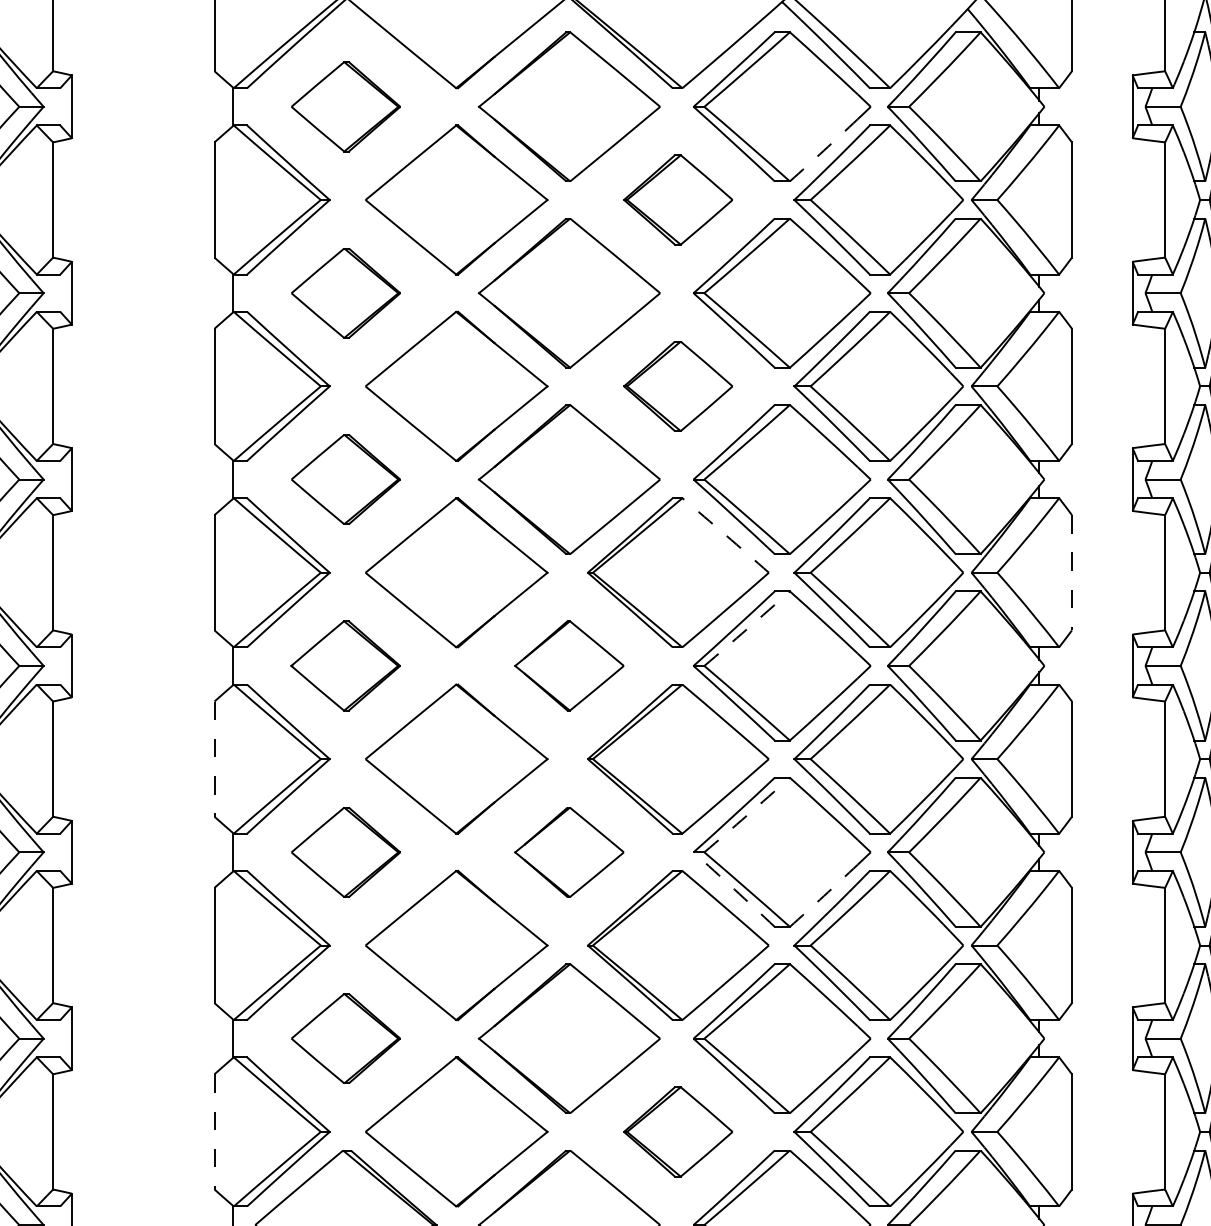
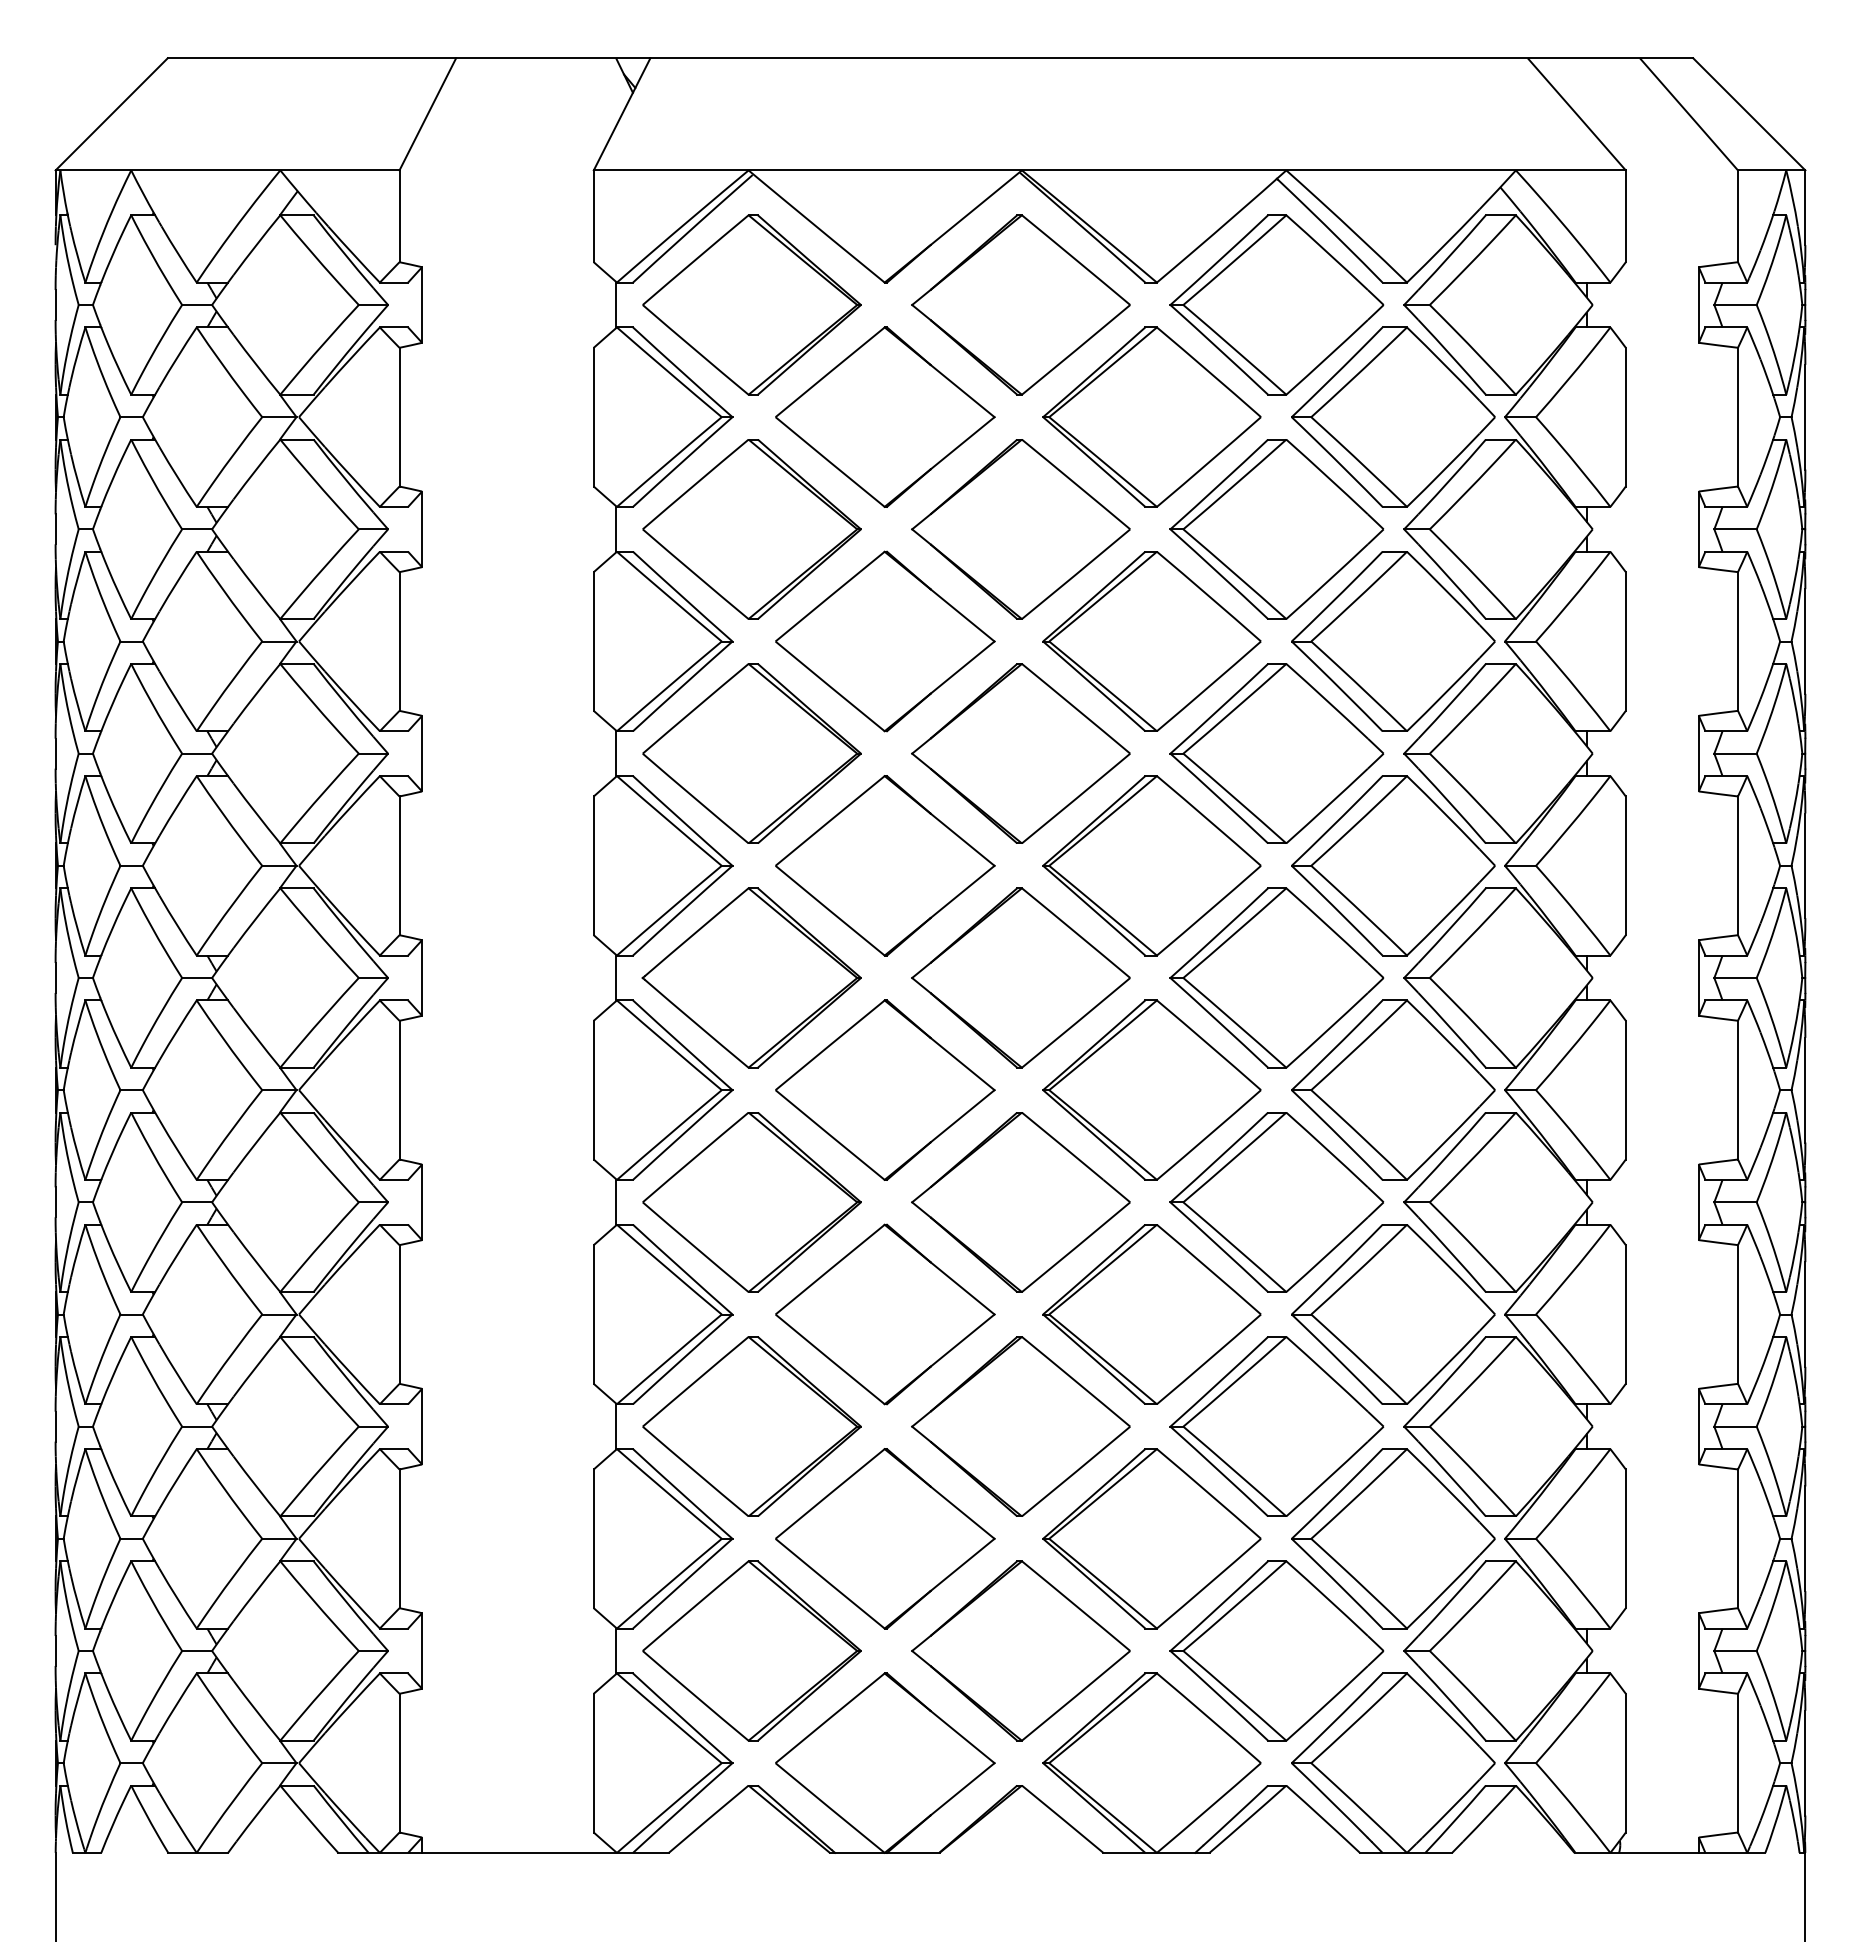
part: (345, 106) -> (751, 304), size x1.67
arc: (824, 150) -> (1327, 357), dashed -> solid
part: (677, 199) -> (1151, 416), size x1.67
part: (345, 293) -> (751, 529), size x1.67
part: (677, 386) -> (1151, 641), size x1.67
part: (345, 479) -> (751, 753), size x1.67
arc: (726, 535) -> (1209, 820), dashed -> solid
line: (1071, 573) -> (1625, 866), dashed -> solid
arc: (747, 628) -> (1235, 933), dashed -> solid
part: (345, 665) -> (751, 977), size x1.67
part: (569, 665) -> (1020, 977), size x1.67
line: (214, 759) -> (593, 1090), dashed -> solid
arc: (747, 815) -> (1235, 1157), dashed -> solid
part: (345, 852) -> (751, 1202), size x1.67
part: (569, 852) -> (1020, 1202), size x1.67
arc: (734, 889) -> (1219, 1246), dashed -> solid
arc: (824, 895) -> (1327, 1254), dashed -> solid
part: (345, 1038) -> (751, 1426), size x1.67
part: (677, 1131) -> (1151, 1538), size x1.67
line: (214, 1132) -> (593, 1539), dashed -> solid

